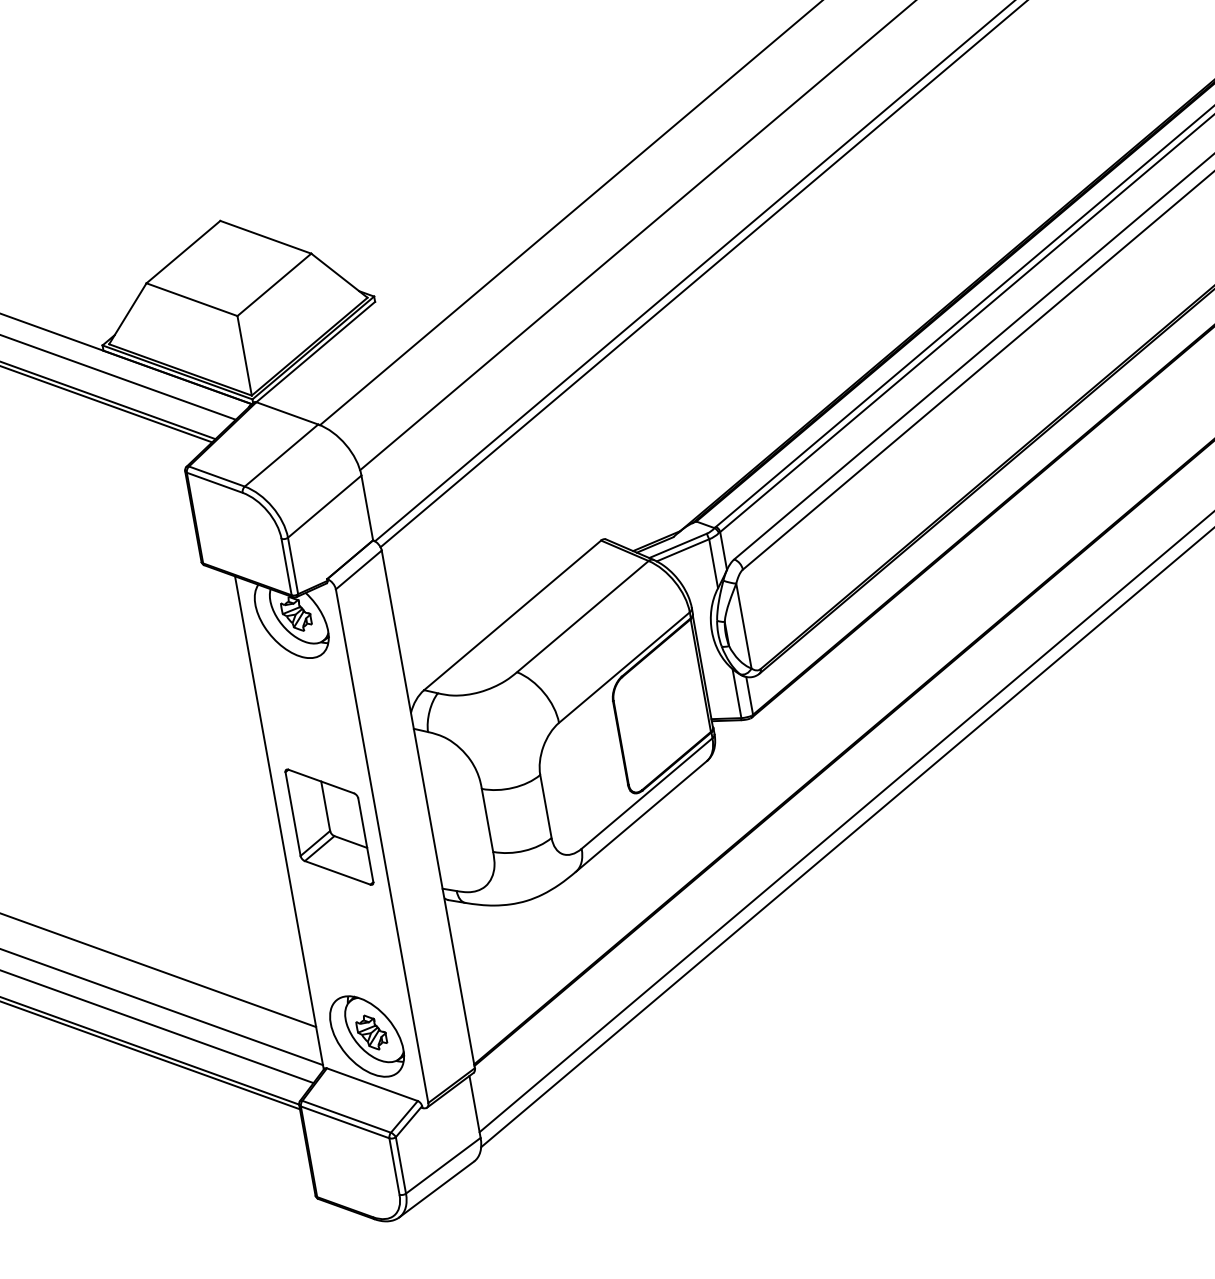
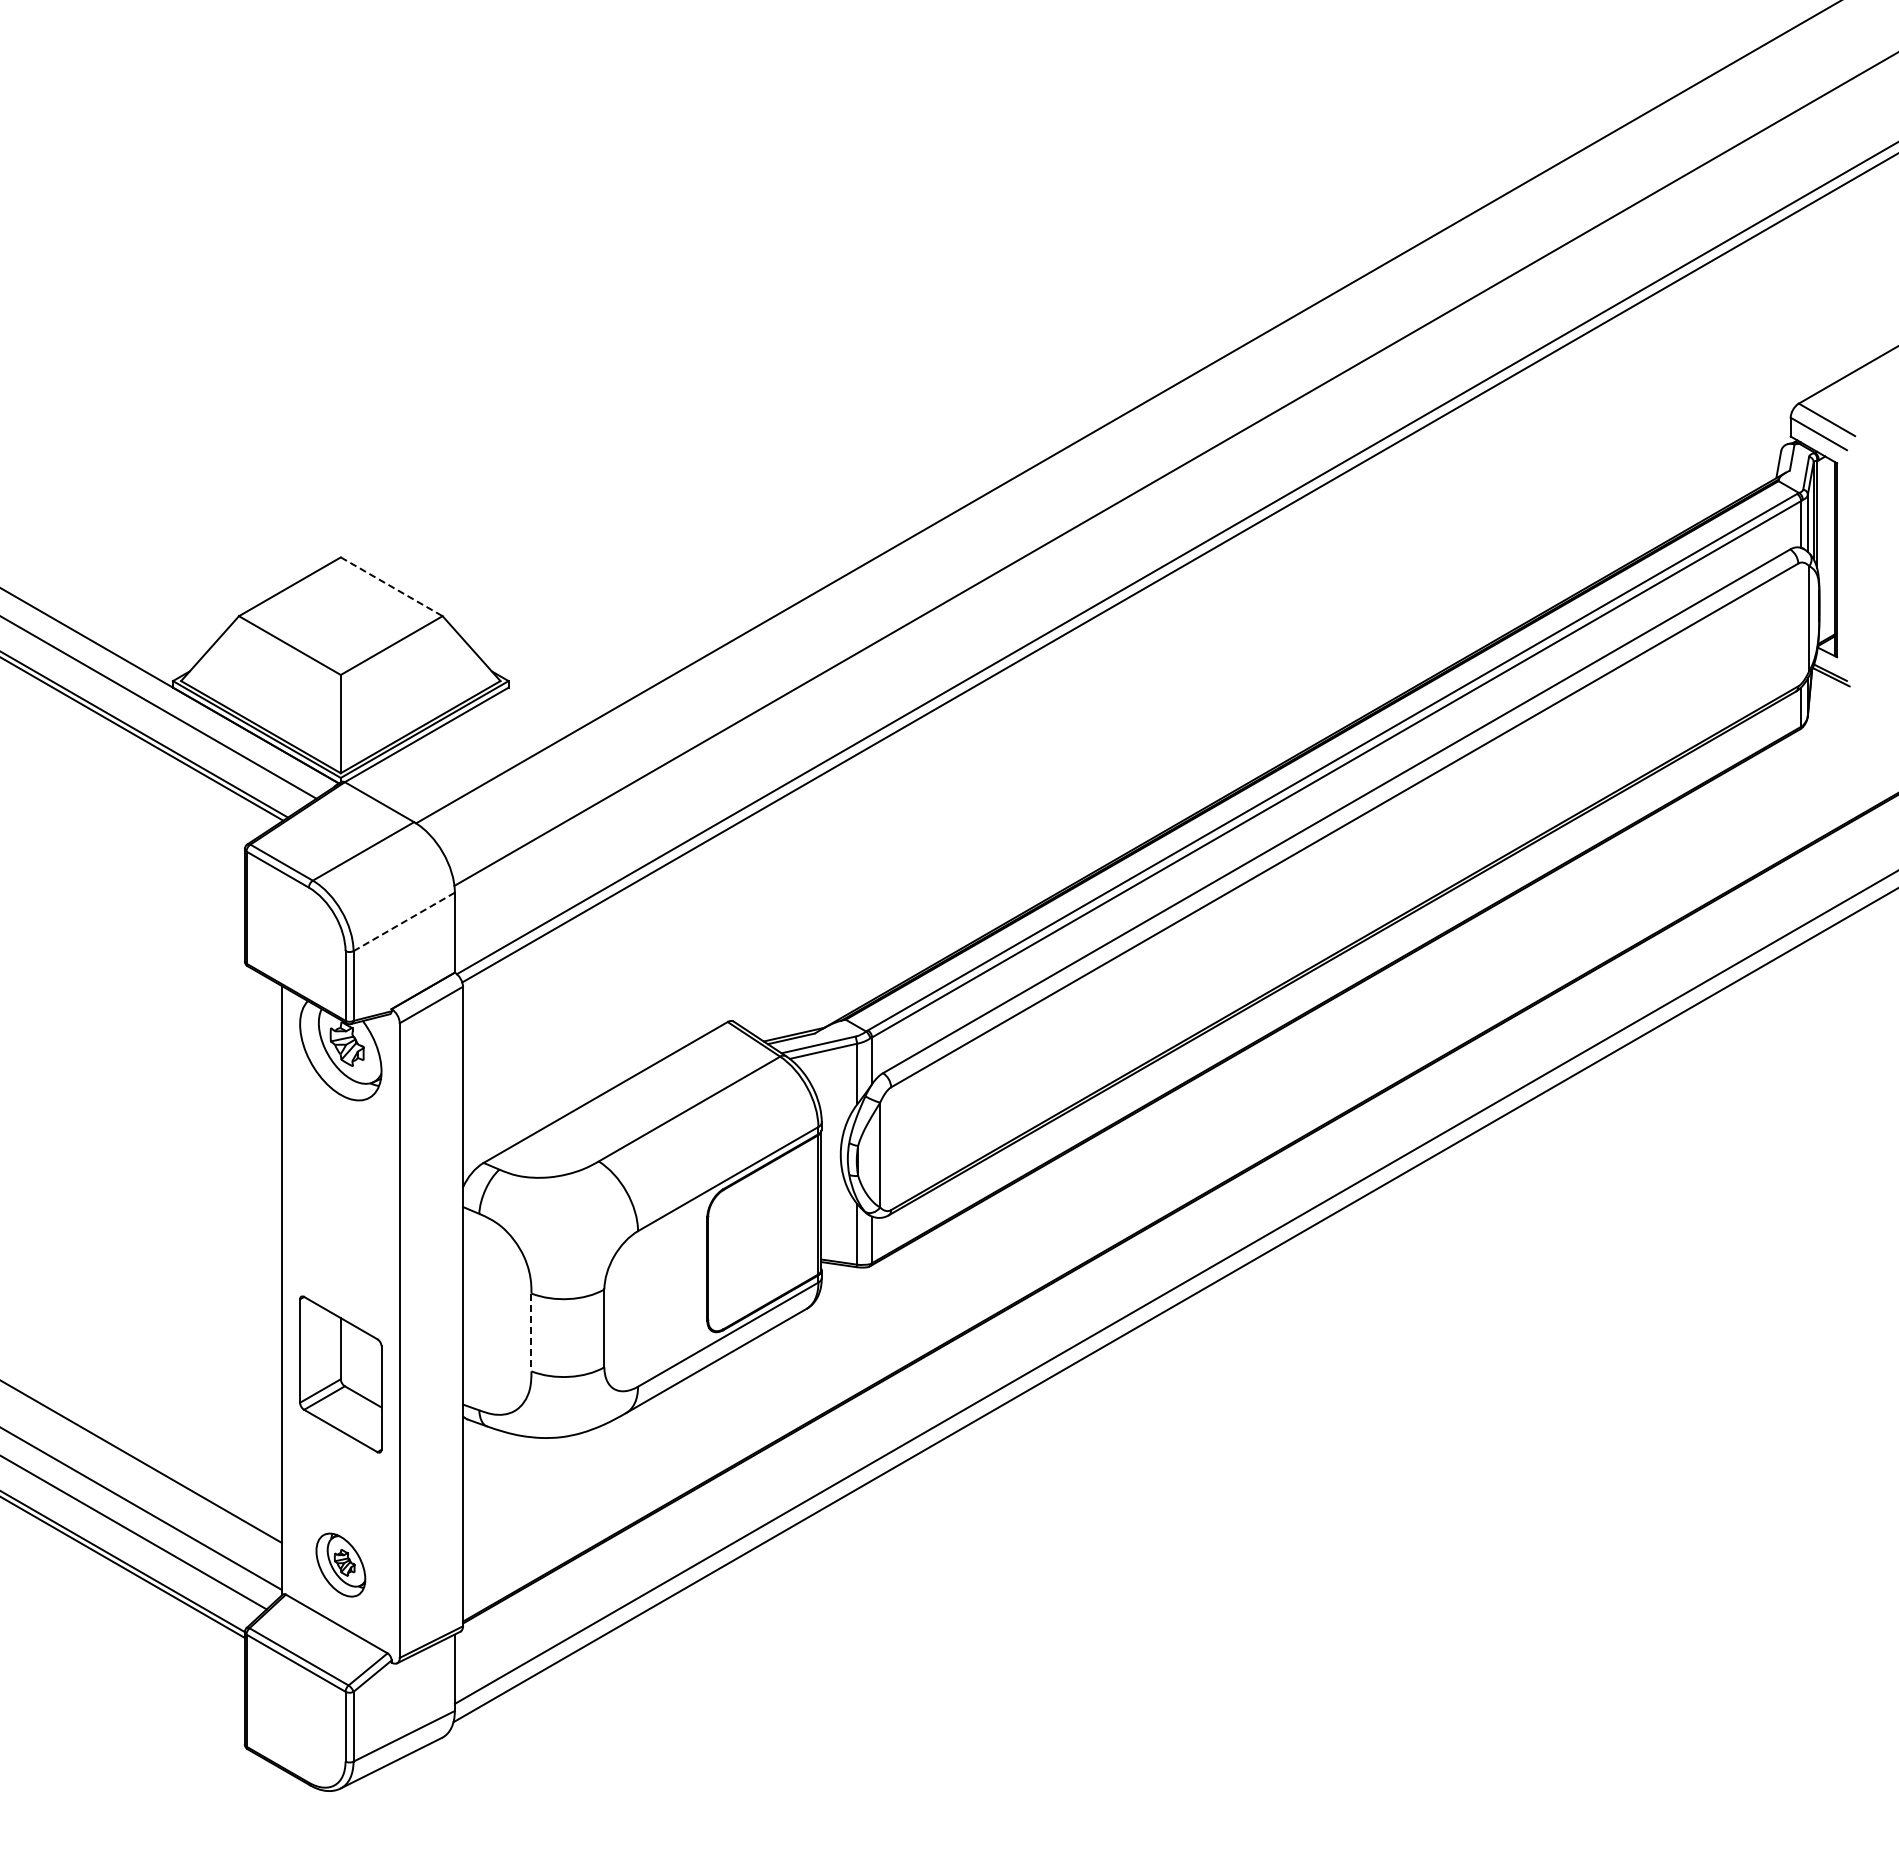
line: (265, 237) -> (391, 586), solid -> dashed
line: (324, 506) -> (404, 921), solid -> dashed
line: (487, 820) -> (531, 1332), solid -> dashed
part: (329, 827) -> (340, 1374), moved
part: (366, 1036) -> (340, 1564), size x0.6

